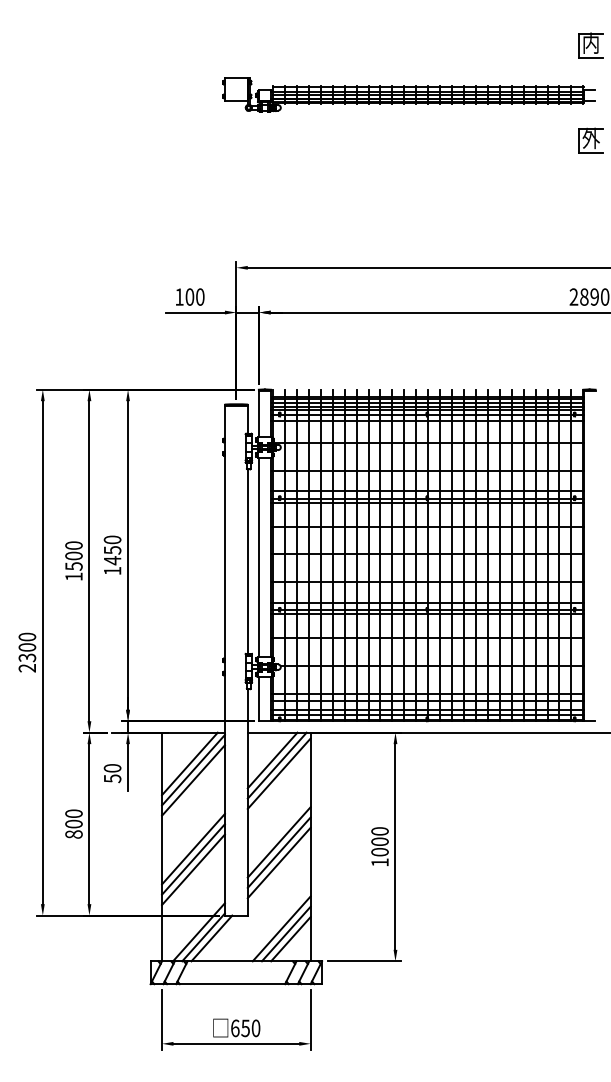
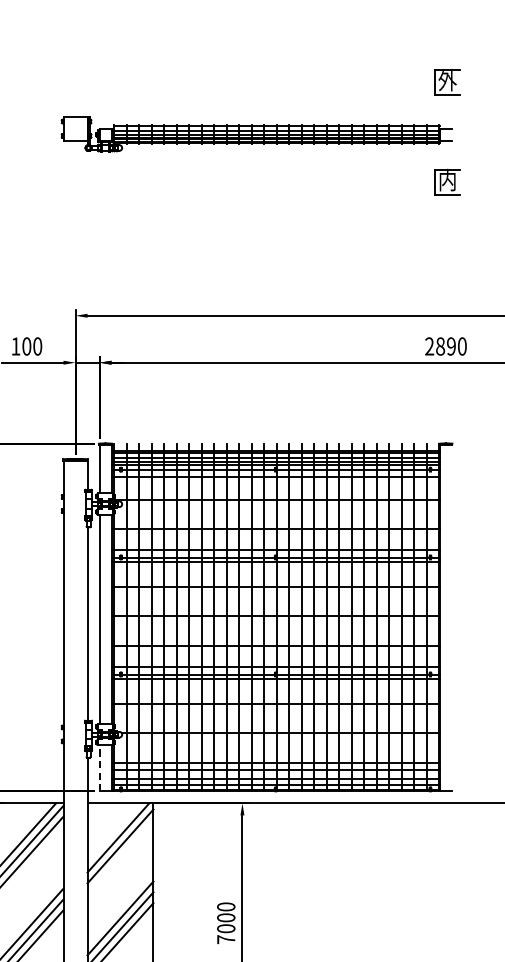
text: (590, 42) -> (446, 79), 内 -> 外
text: (590, 138) -> (446, 180), 外 -> 内
line: (259, 699) -> (99, 768), solid -> dashed
line: (272, 760) -> (113, 832), removed
text: (379, 862) -> (225, 939), 1000 -> 7000

